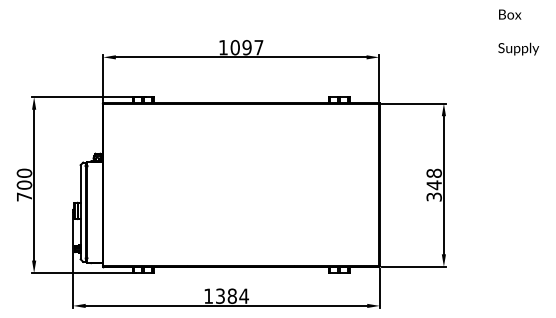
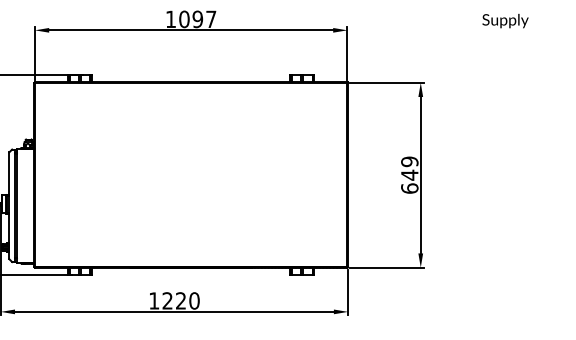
text: (433, 184) -> (408, 174), 348 -> 649
text: (232, 295) -> (181, 300), 1384 -> 1220

